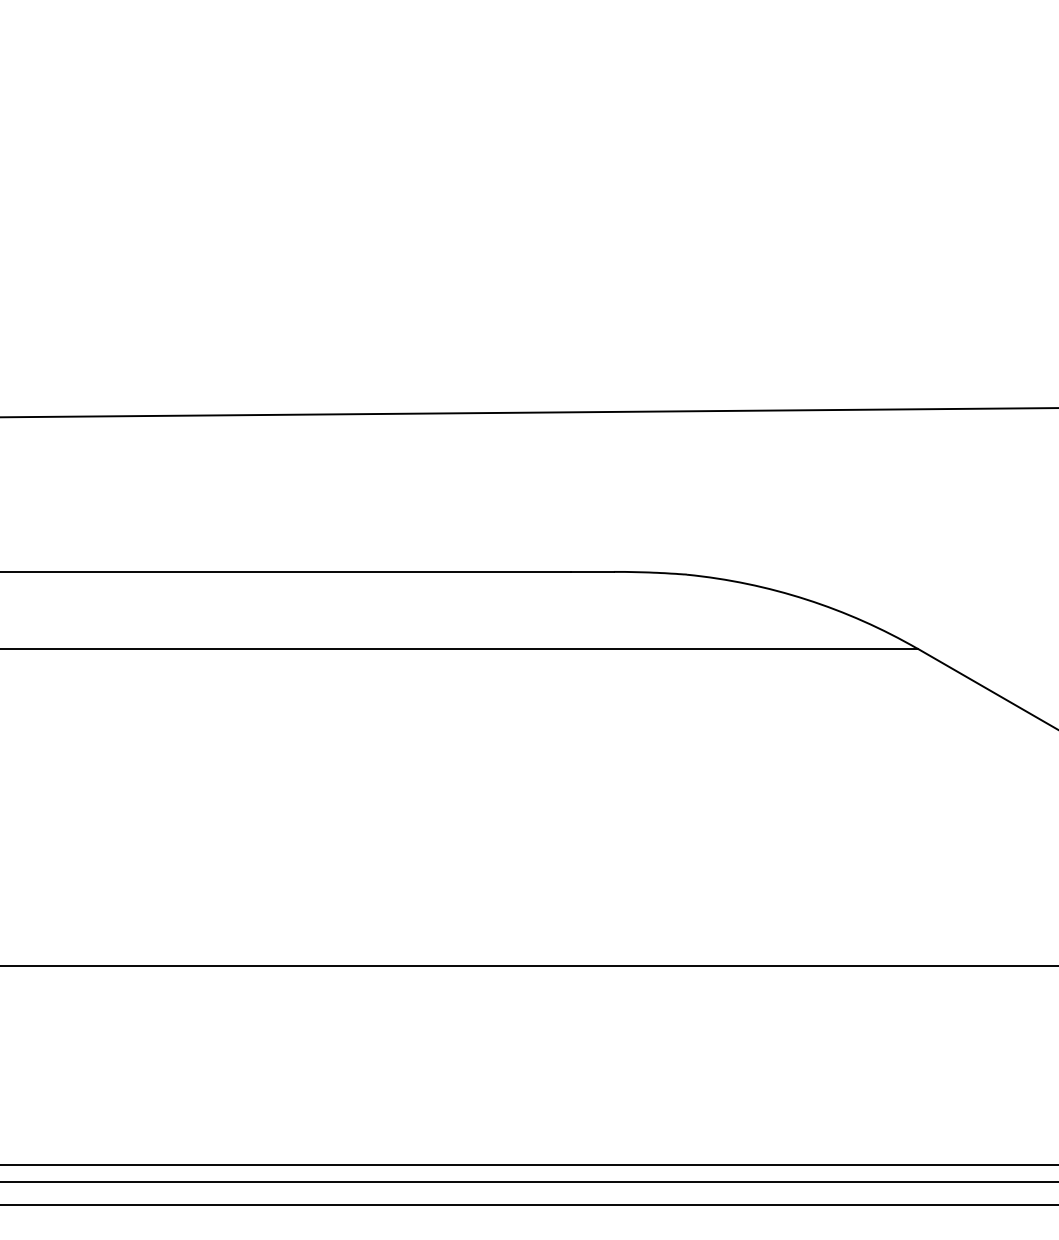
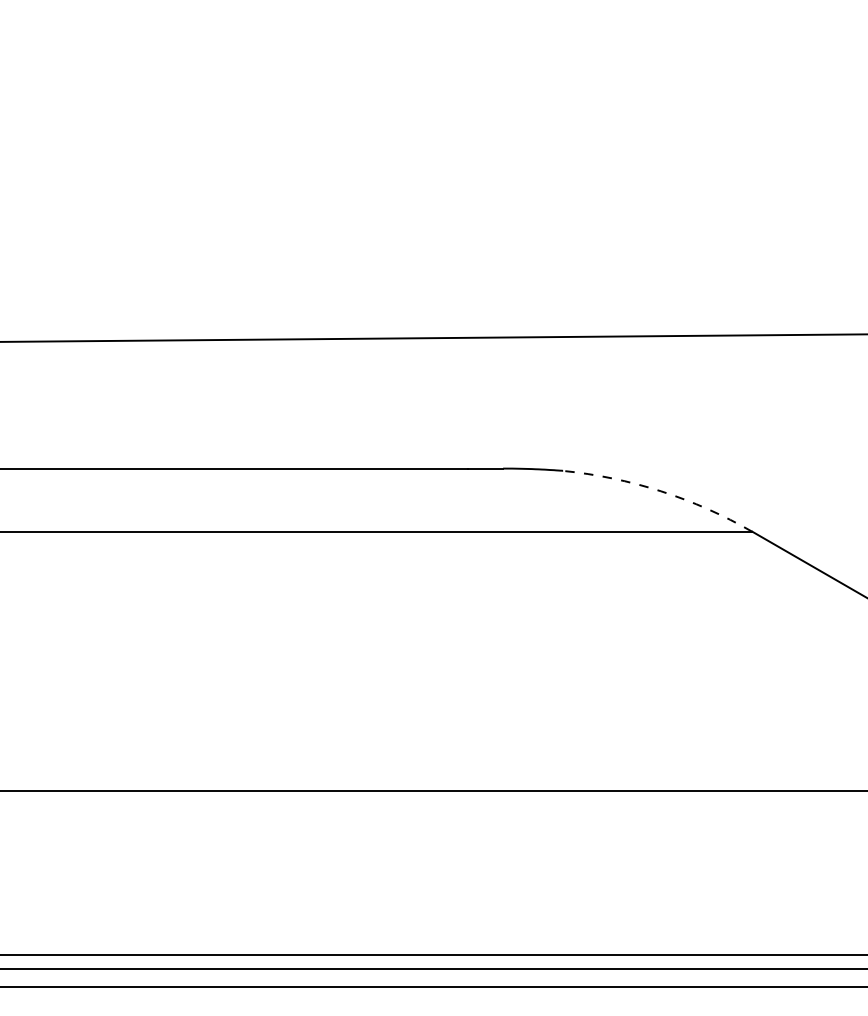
arc: (806, 599) -> (660, 491), solid -> dashed

